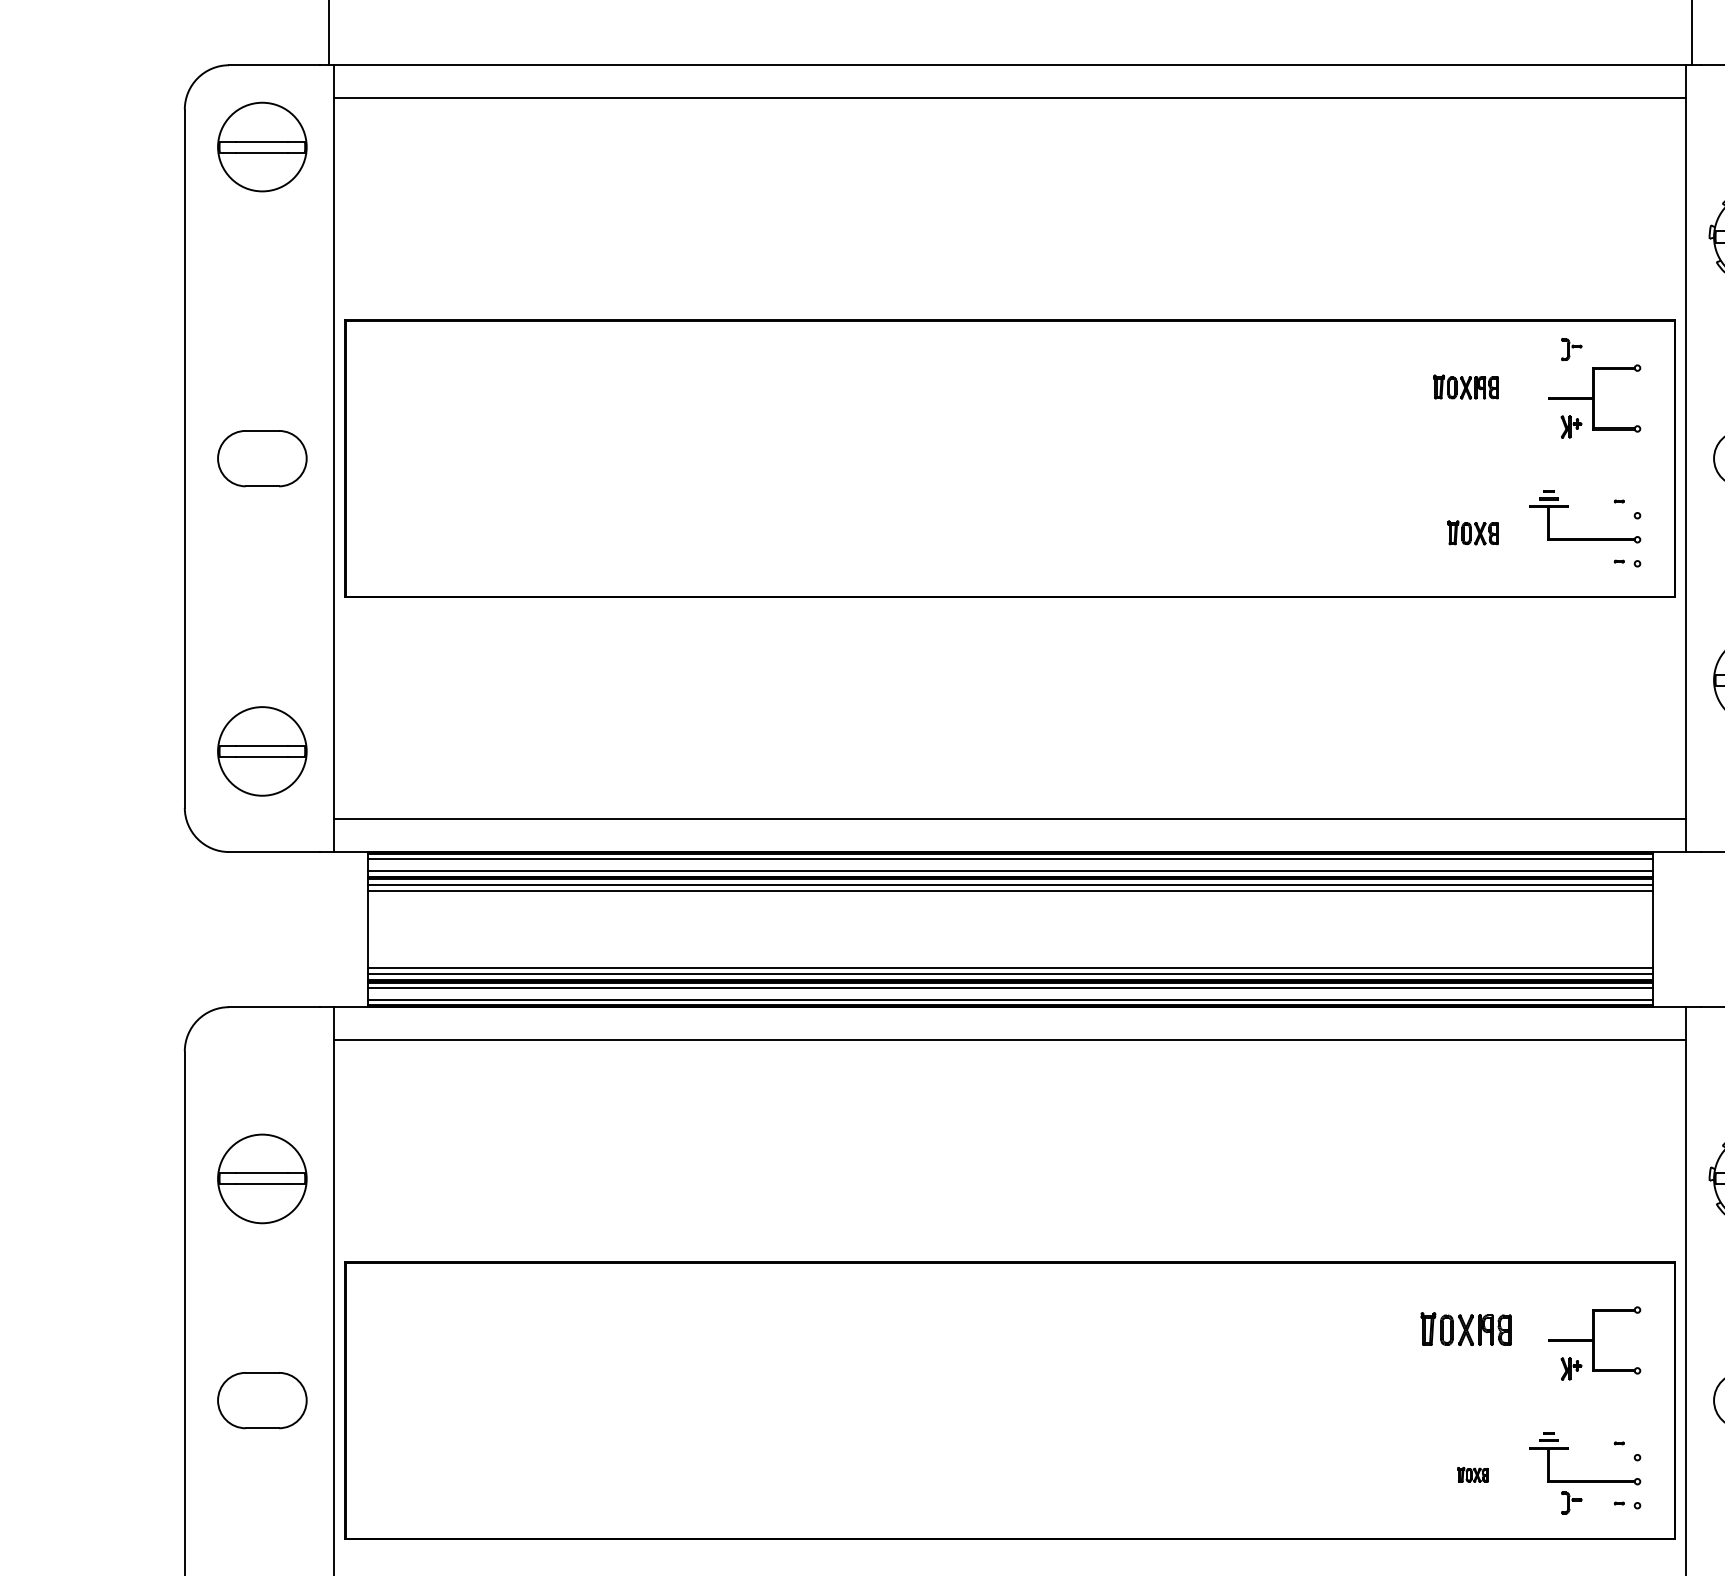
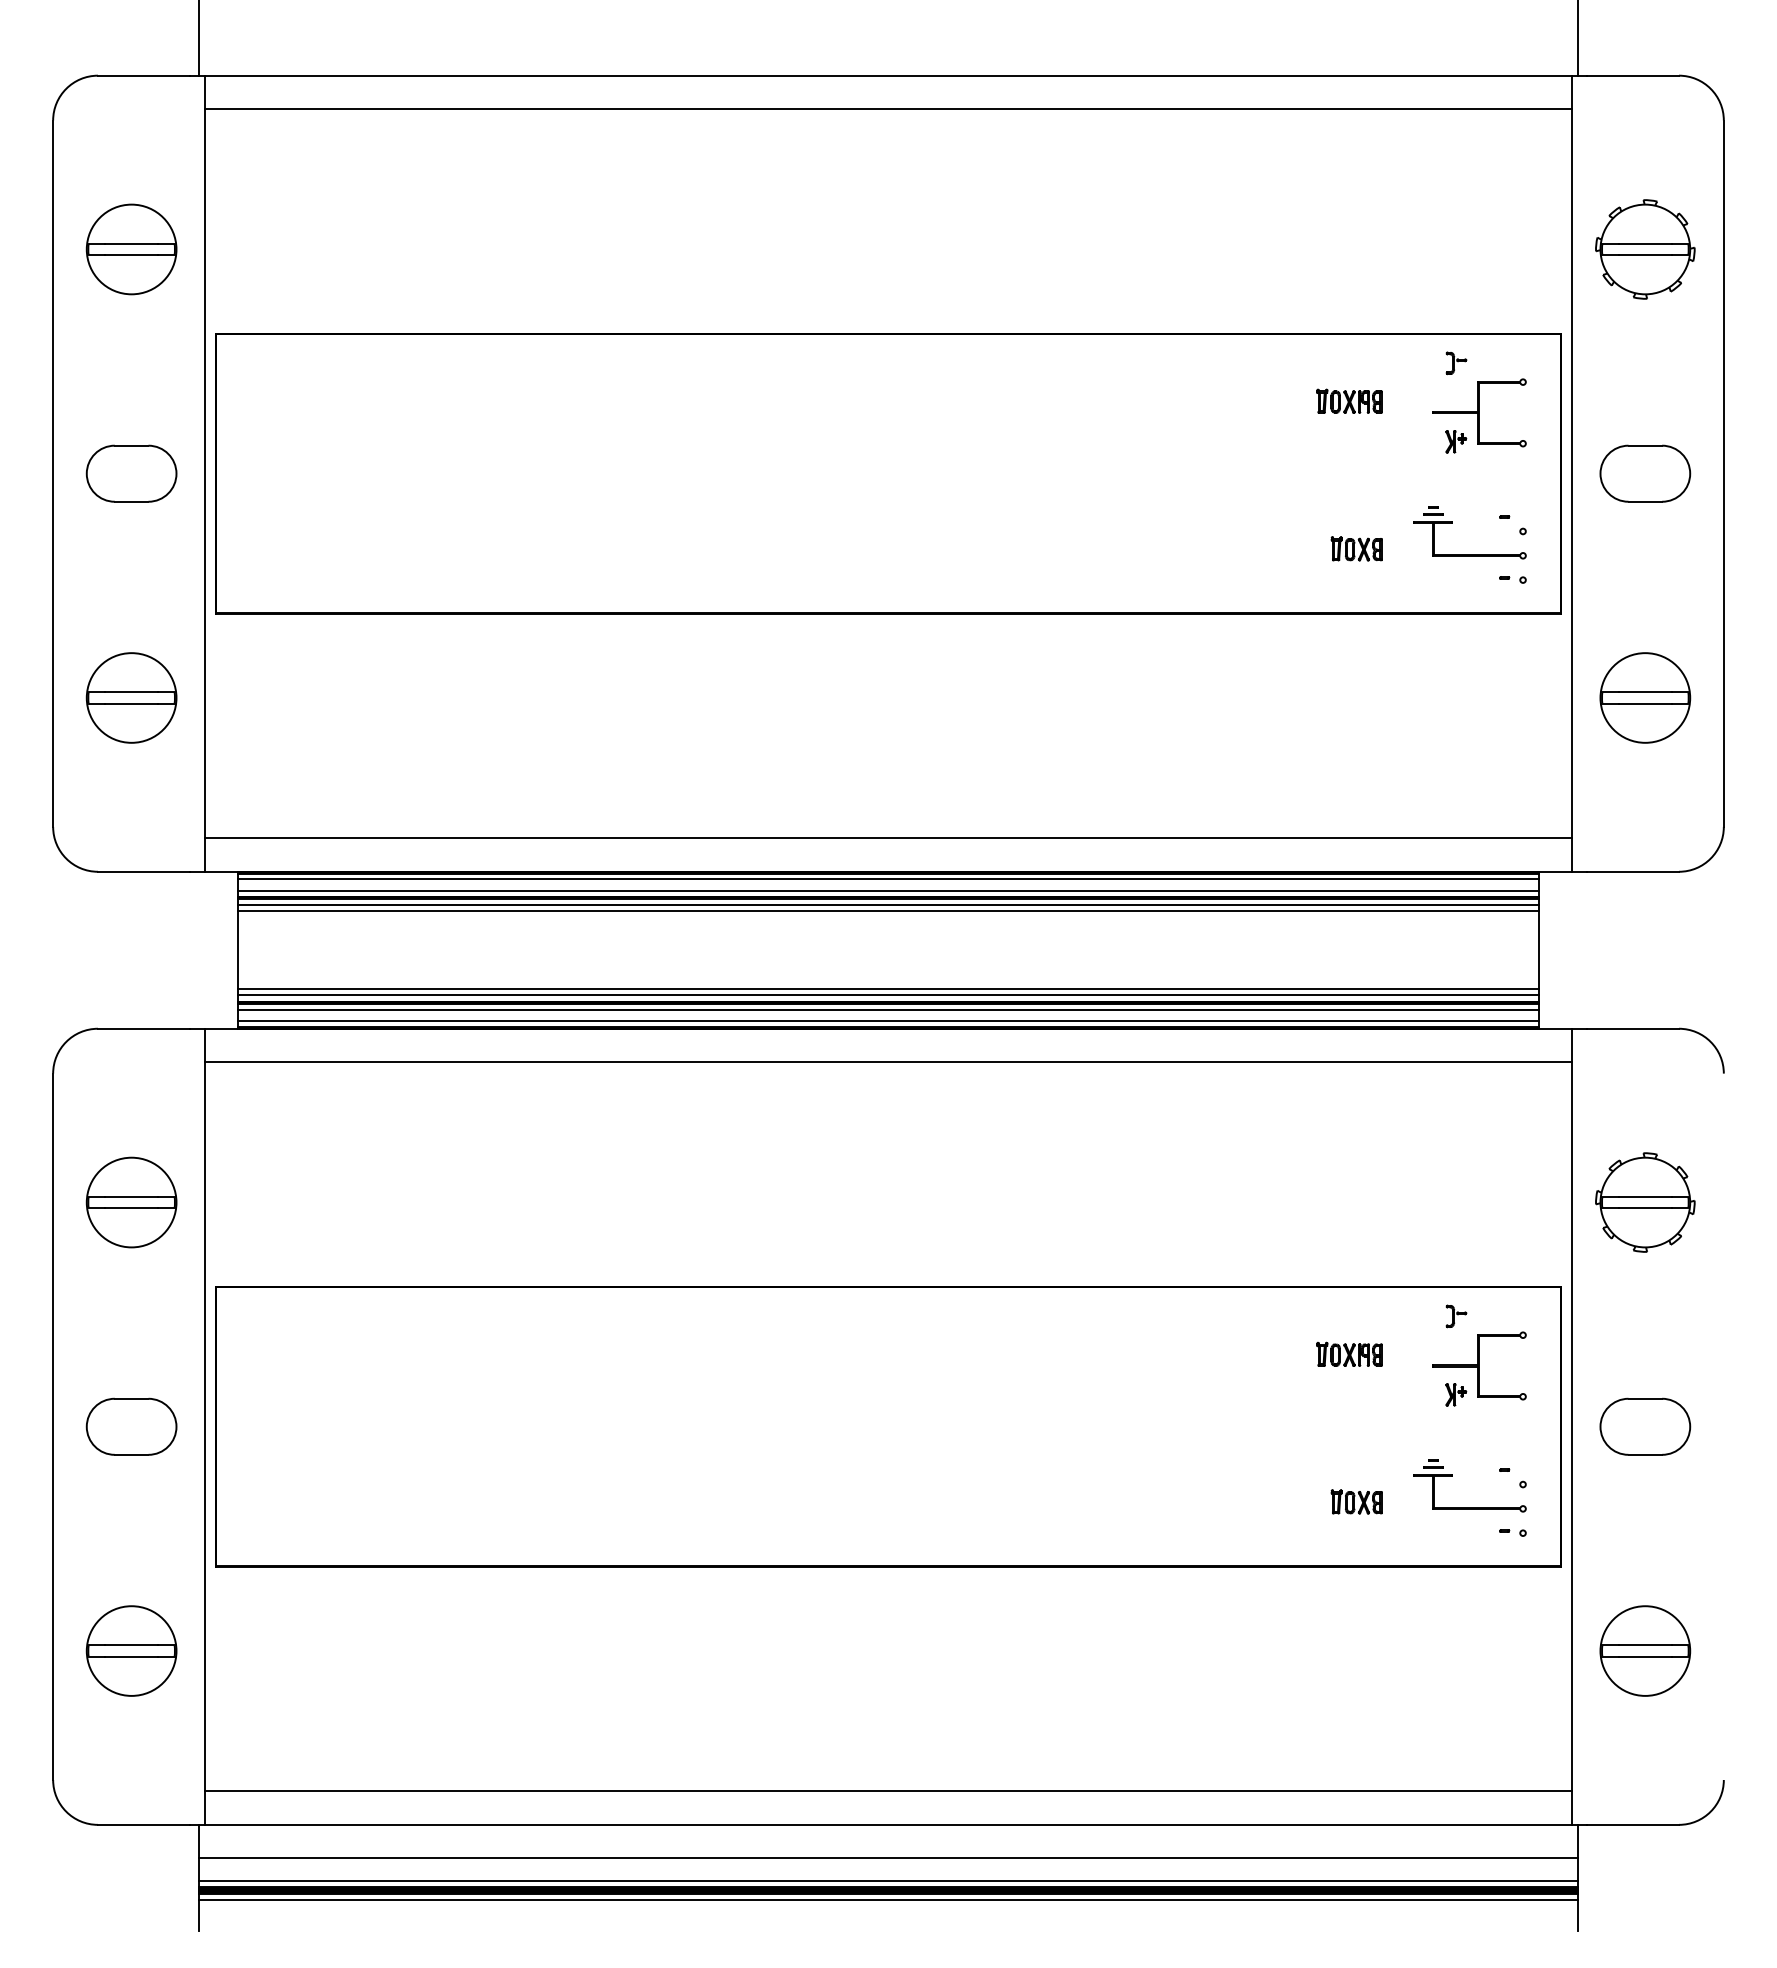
part: (262, 147) -> (131, 249), moved
part: (262, 750) -> (131, 697), moved
part: (1465, 1328) -> (1349, 1353), size x0.71
part: (1472, 1474) -> (1356, 1501), size x1.67
part: (1571, 1503) -> (1456, 1316), moved

